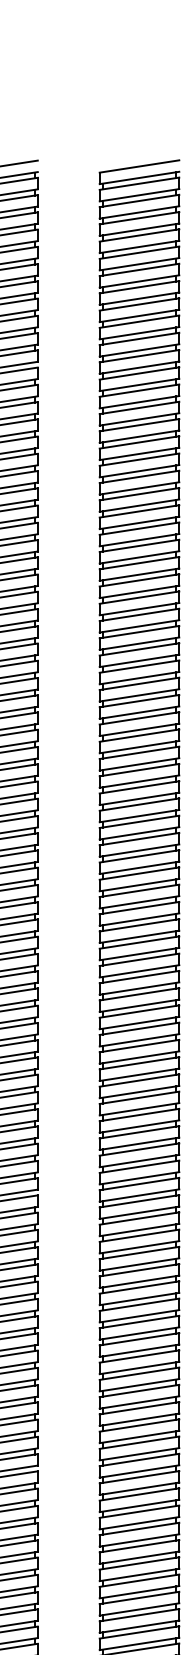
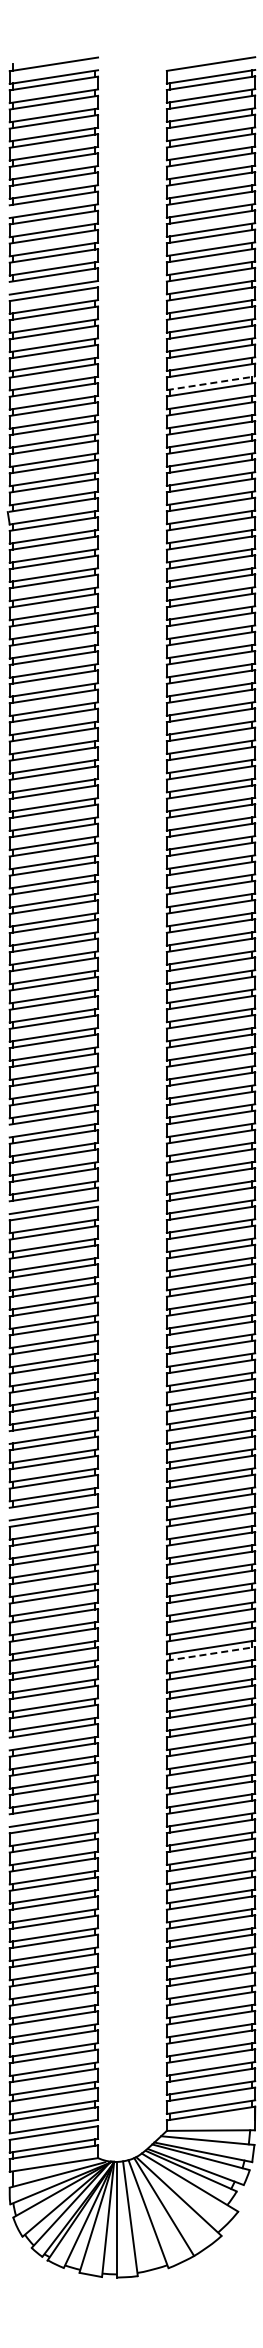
line: (139, 454) -> (211, 383), solid -> dashed
line: (139, 1597) -> (211, 1653), solid -> dashed

